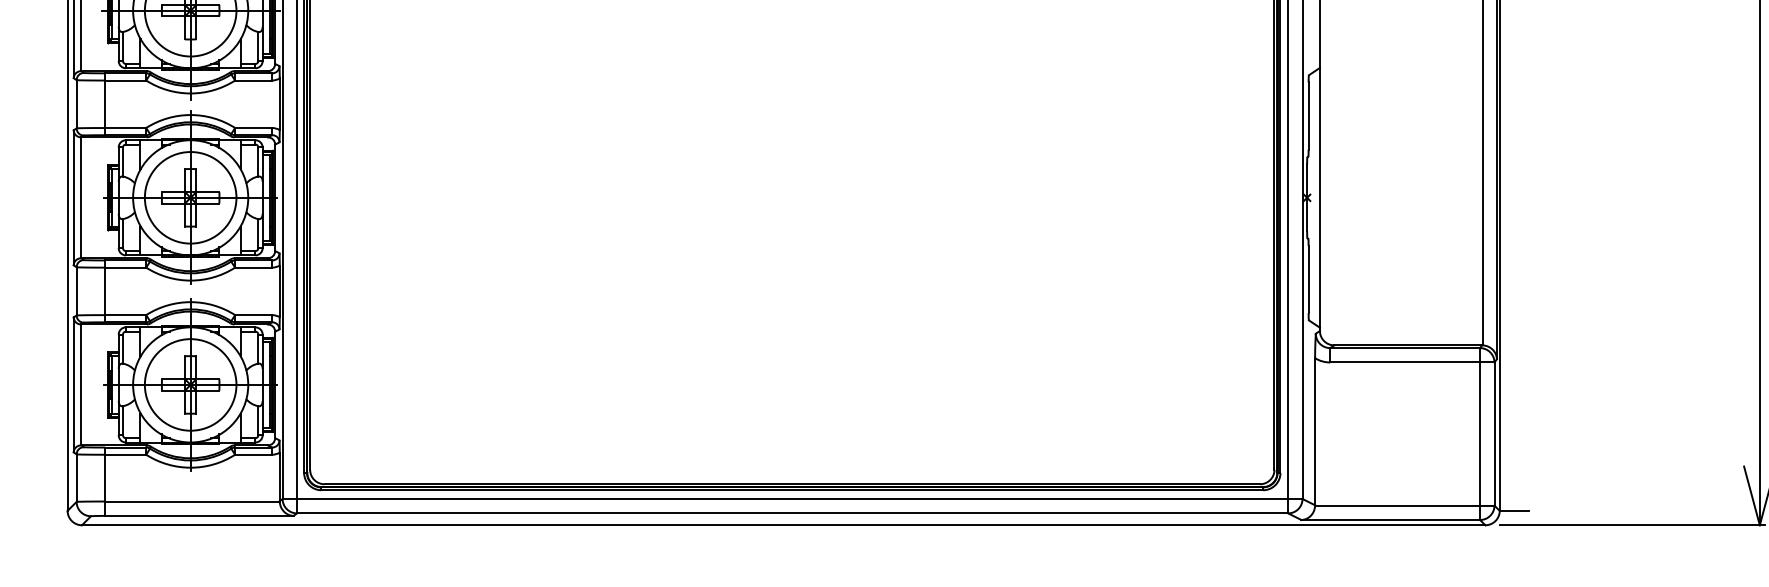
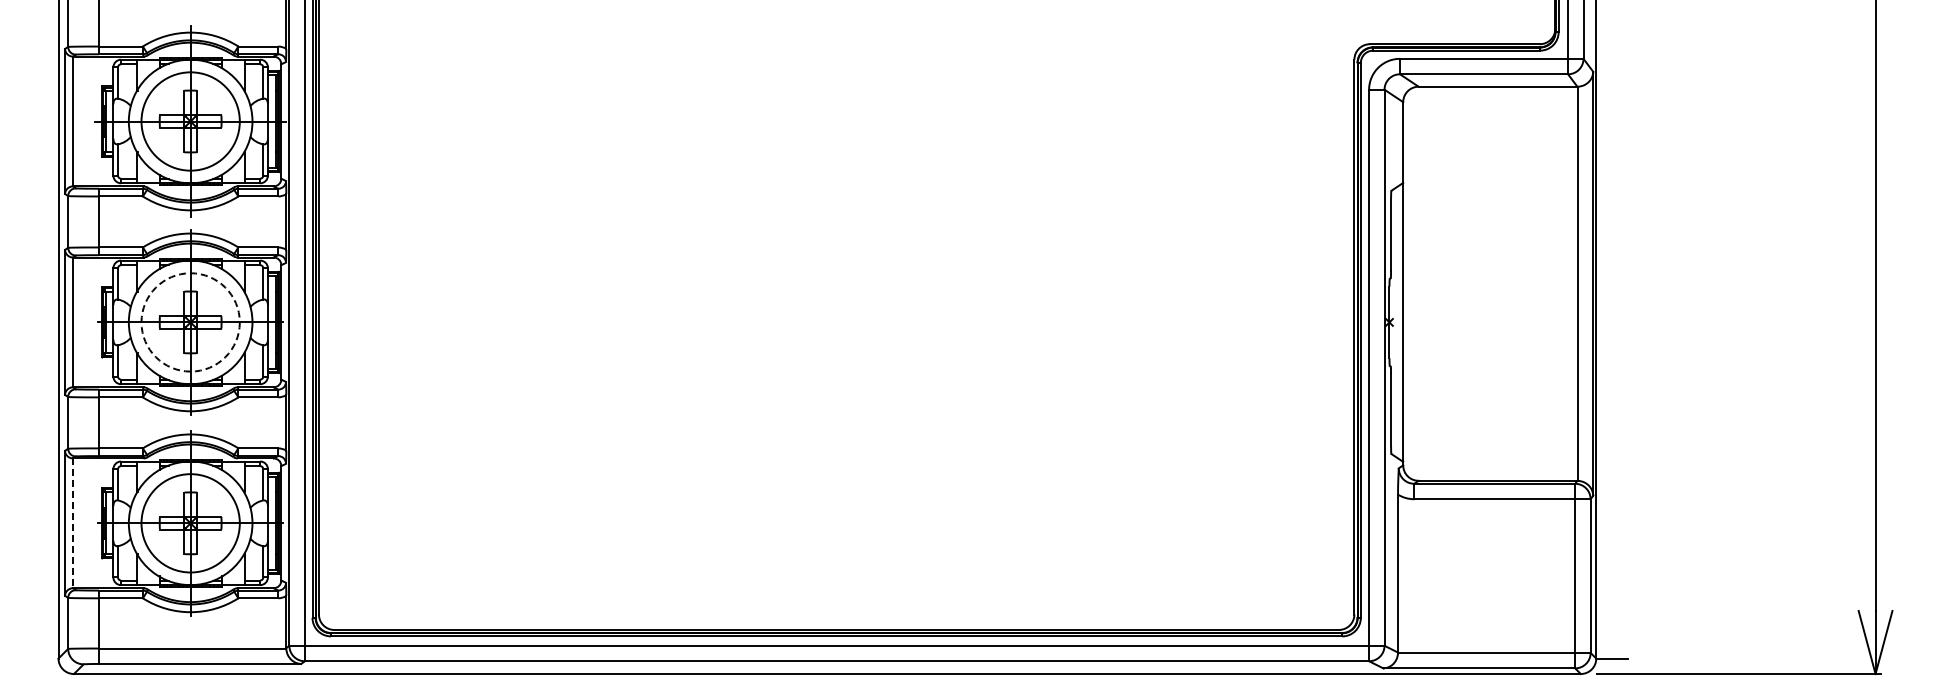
circle: (190, 197) -> (190, 322), solid -> dashed
line: (80, 385) -> (72, 523), solid -> dashed

